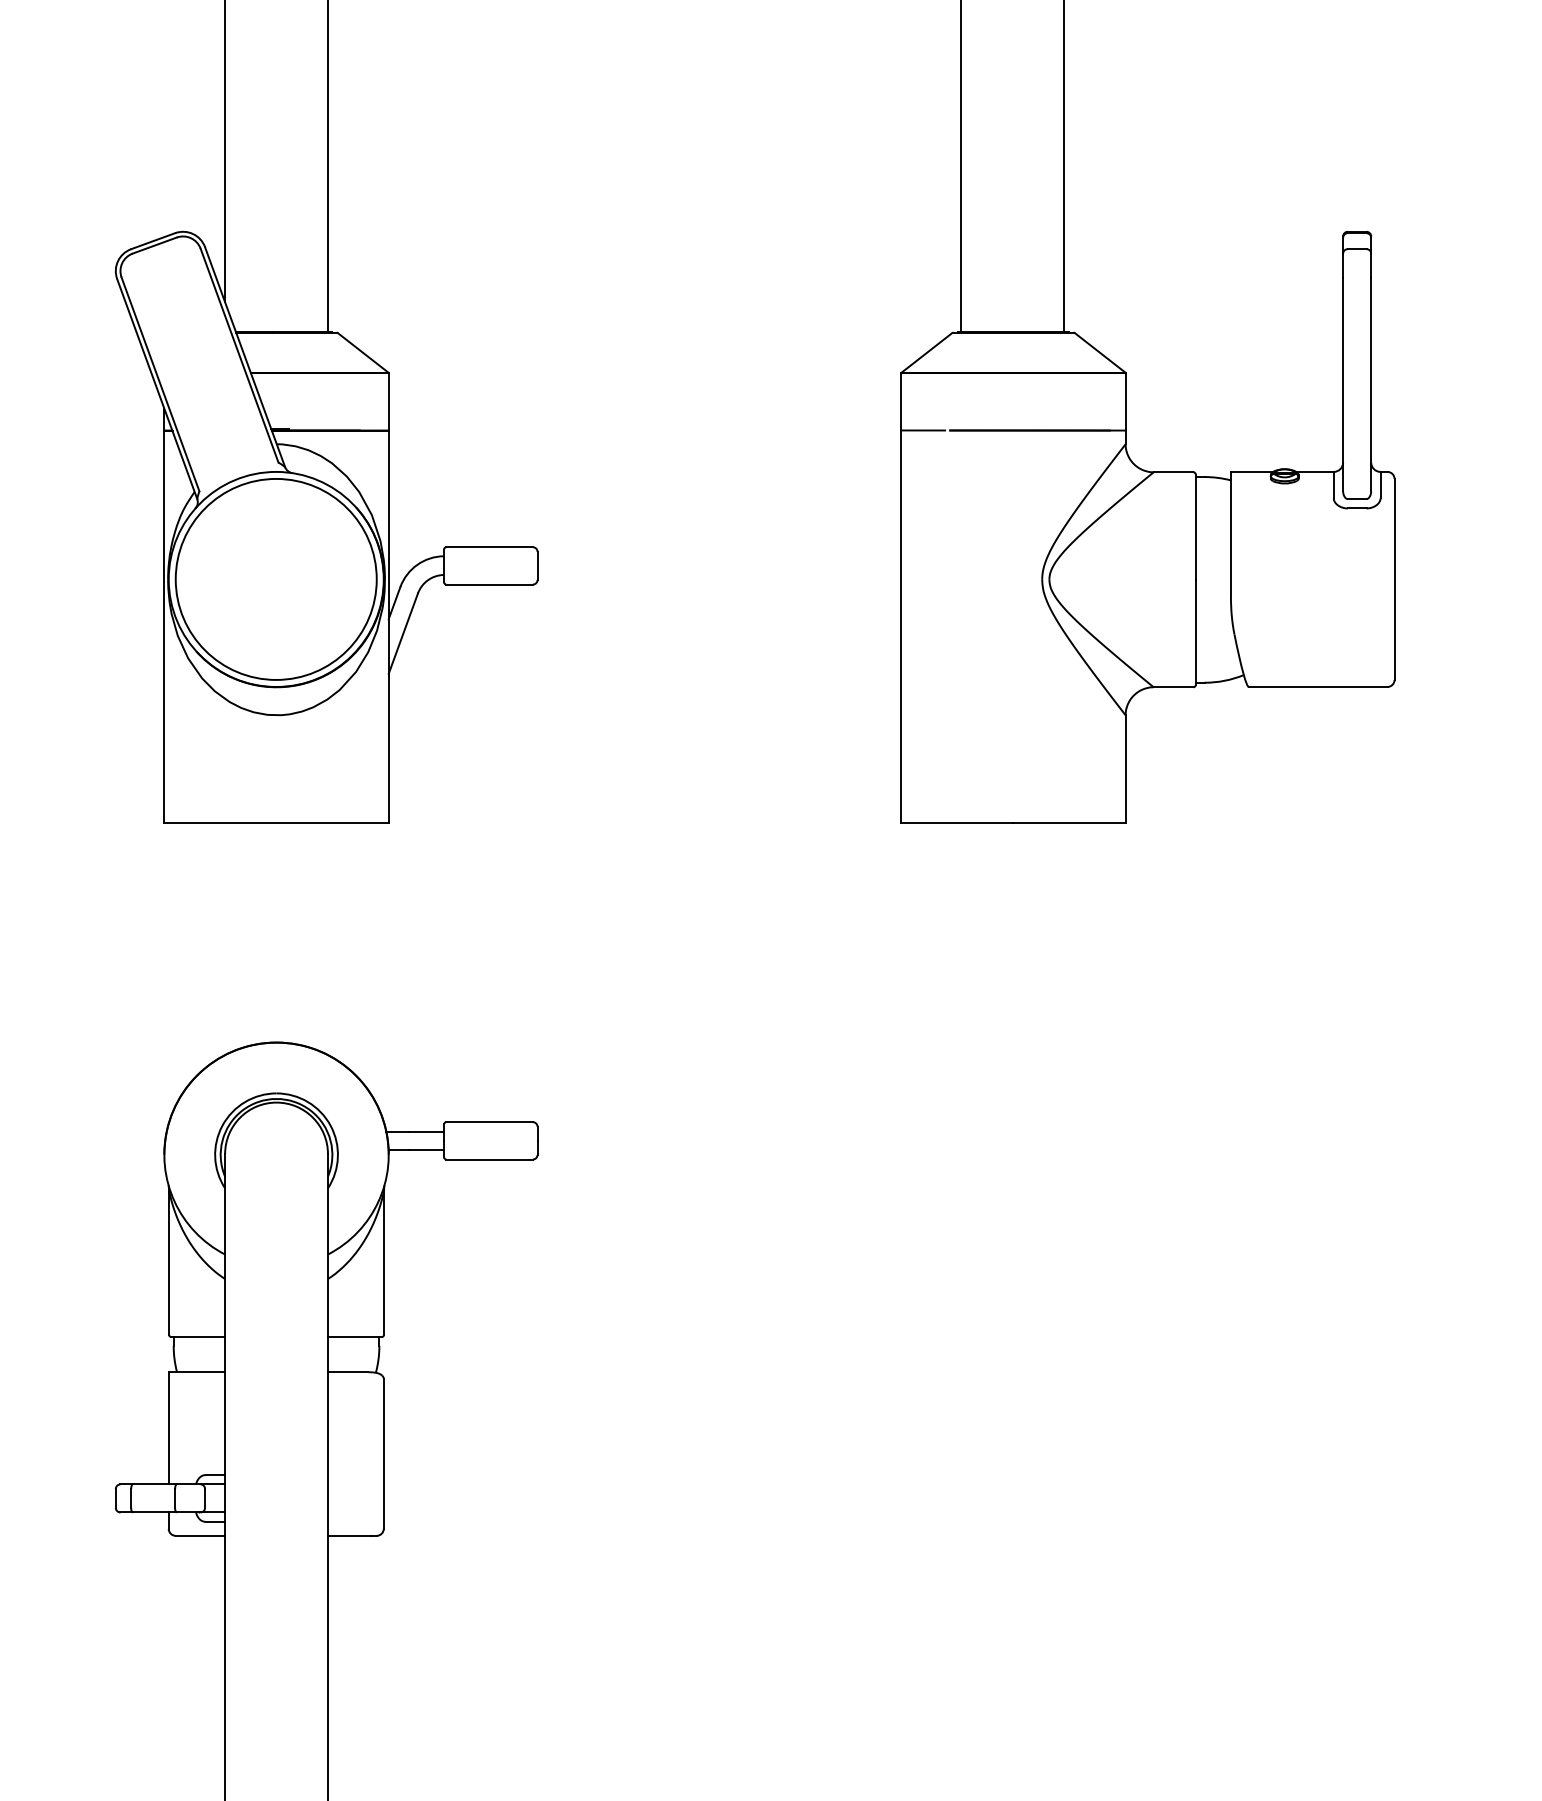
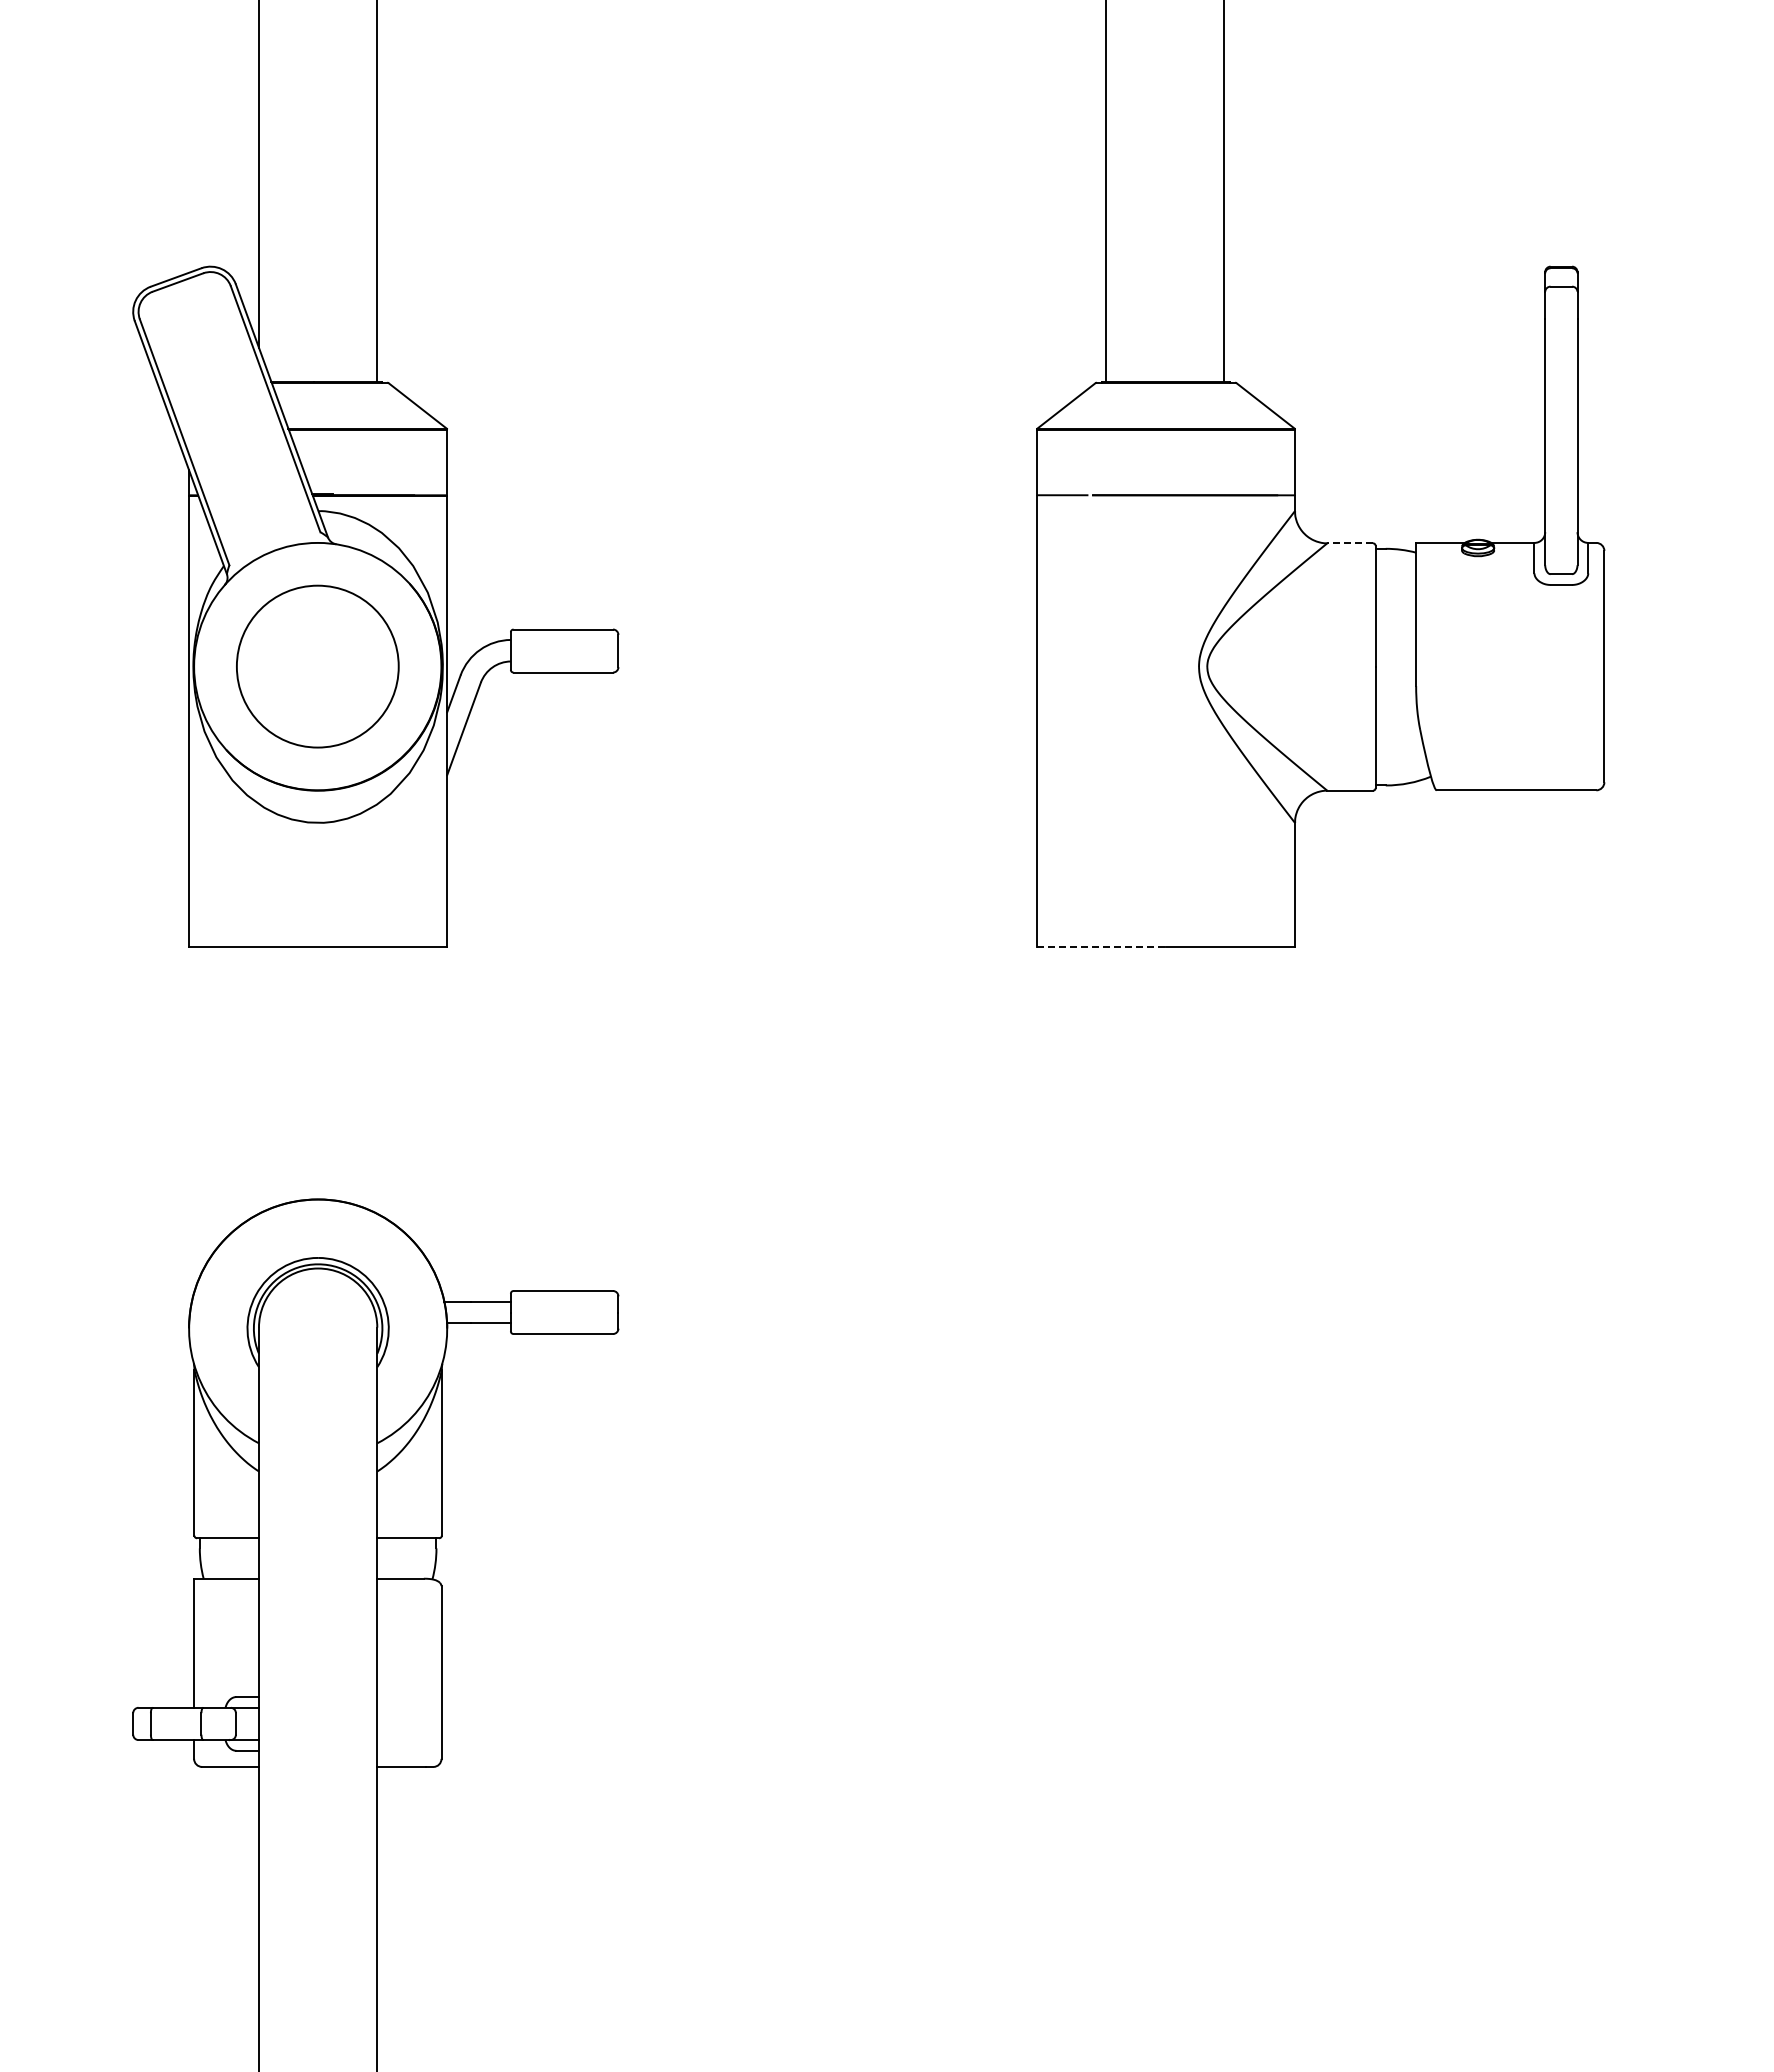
line: (1173, 472) -> (1350, 543), solid -> dashed
circle: (275, 579) -> (317, 666), size x0.7
line: (957, 822) -> (1101, 946), solid -> dashed

